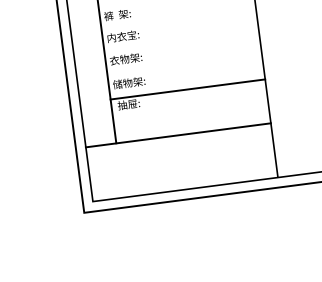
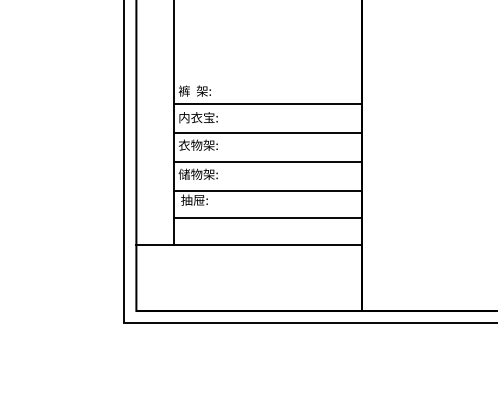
line: (178, 17) -> (267, 103), added
line: (181, 41) -> (267, 132), added
line: (184, 65) -> (267, 162), added
line: (190, 110) -> (267, 217), added

